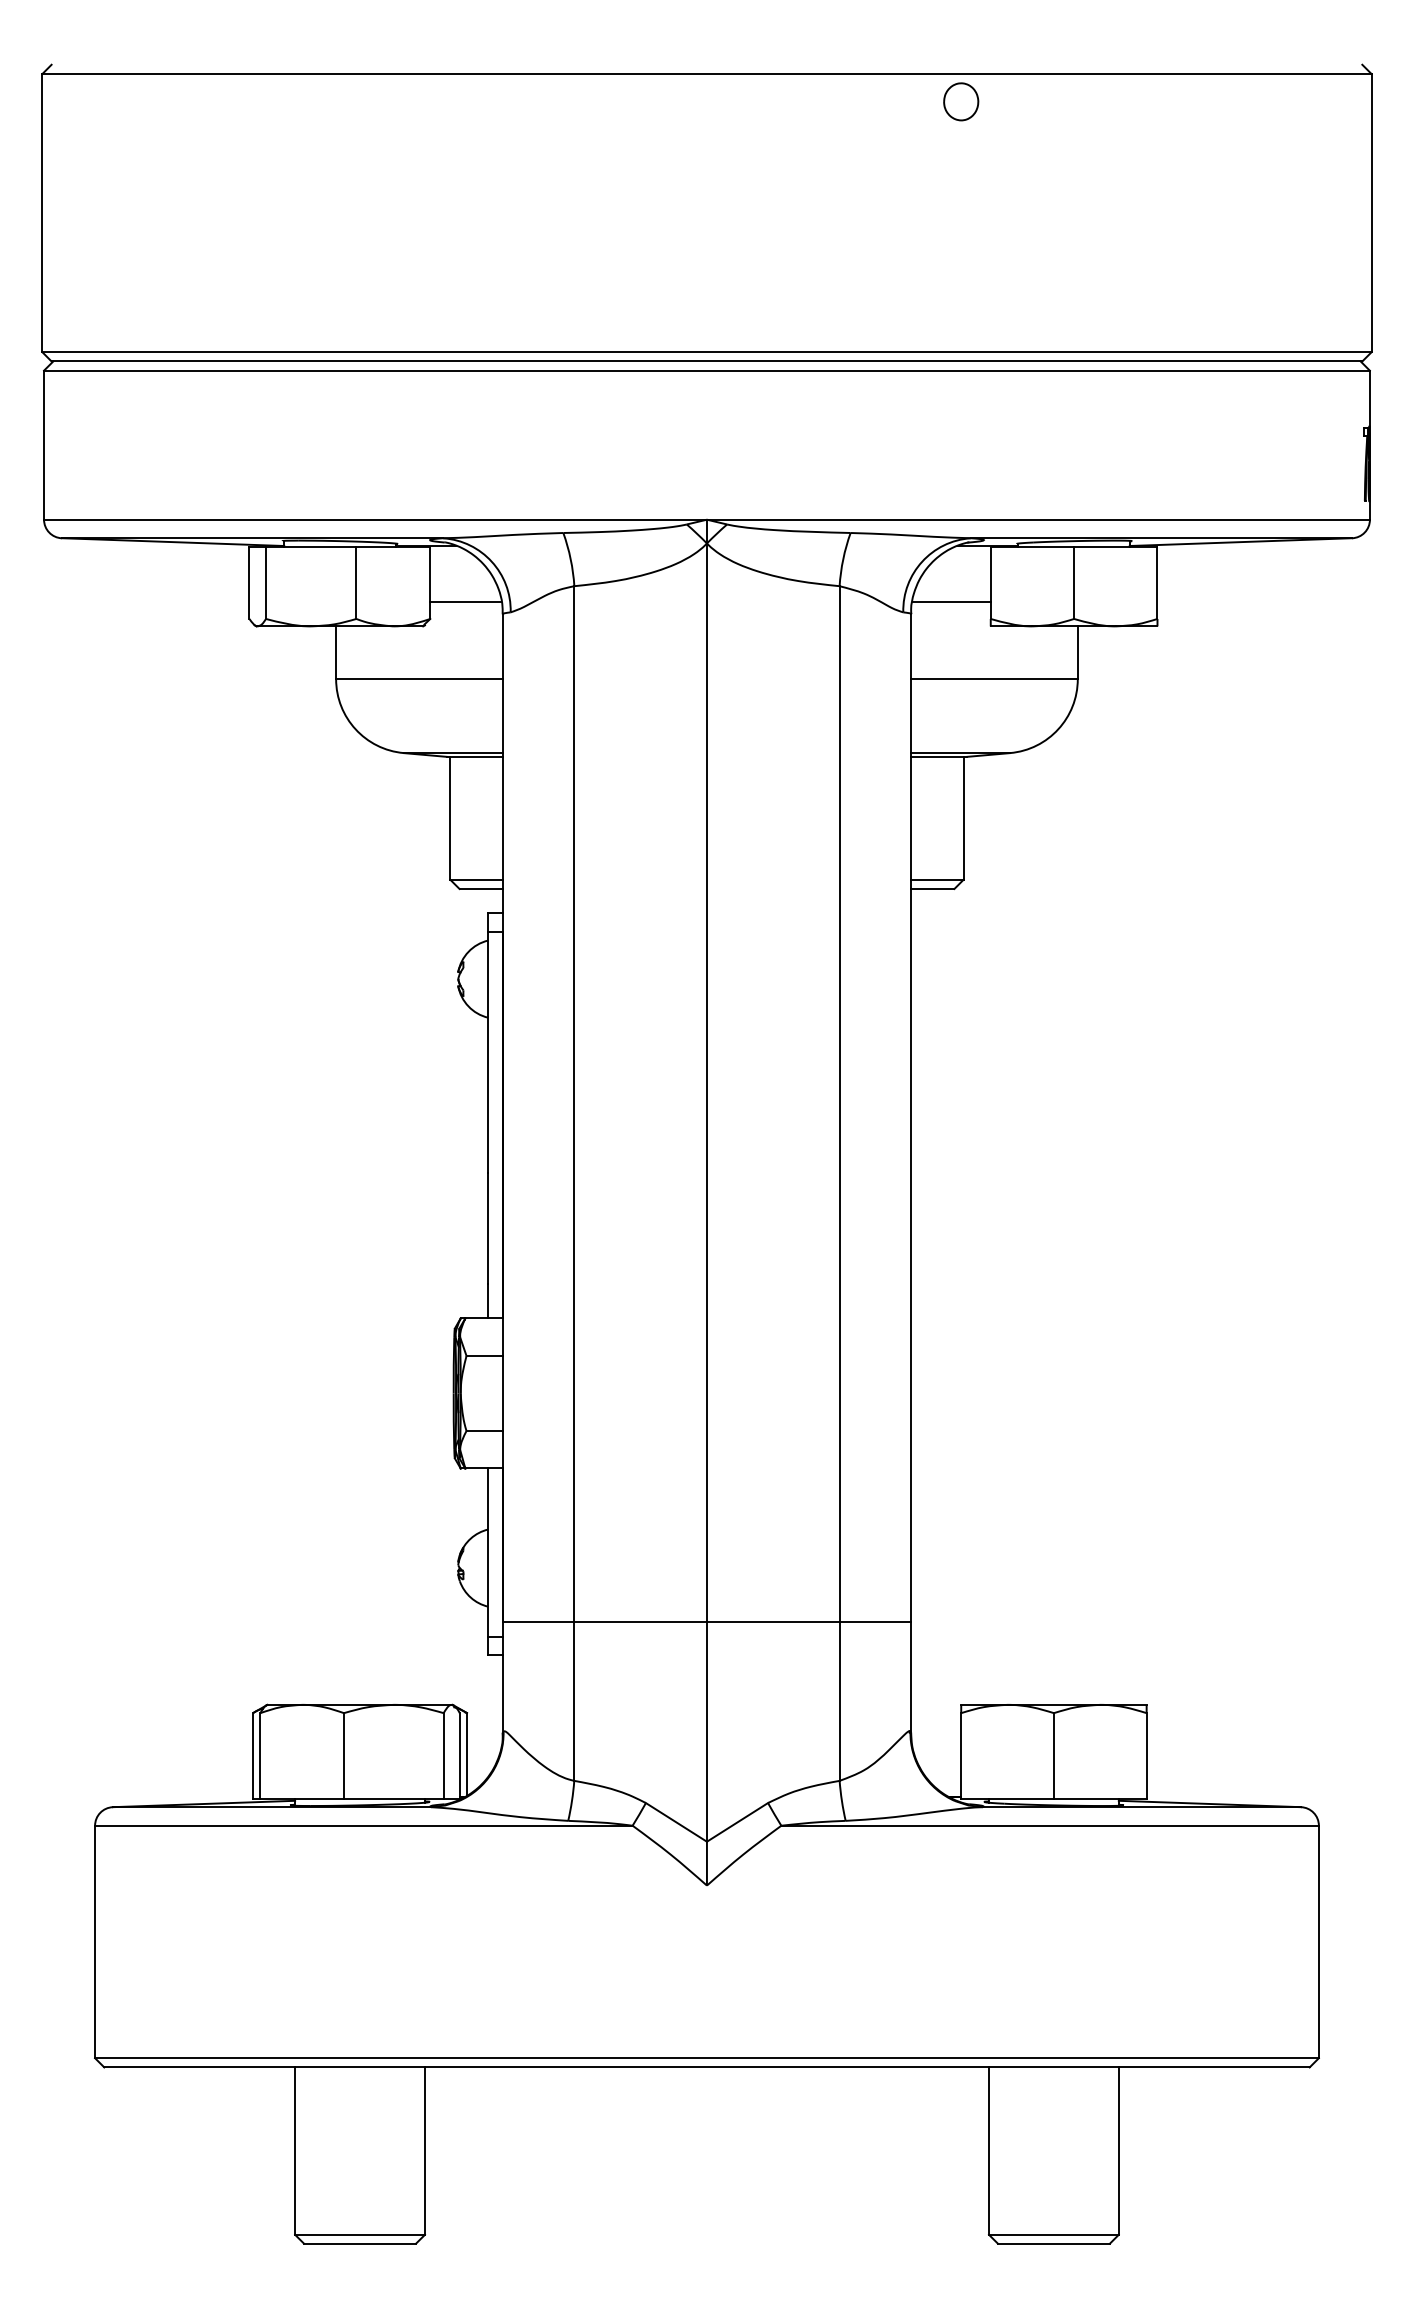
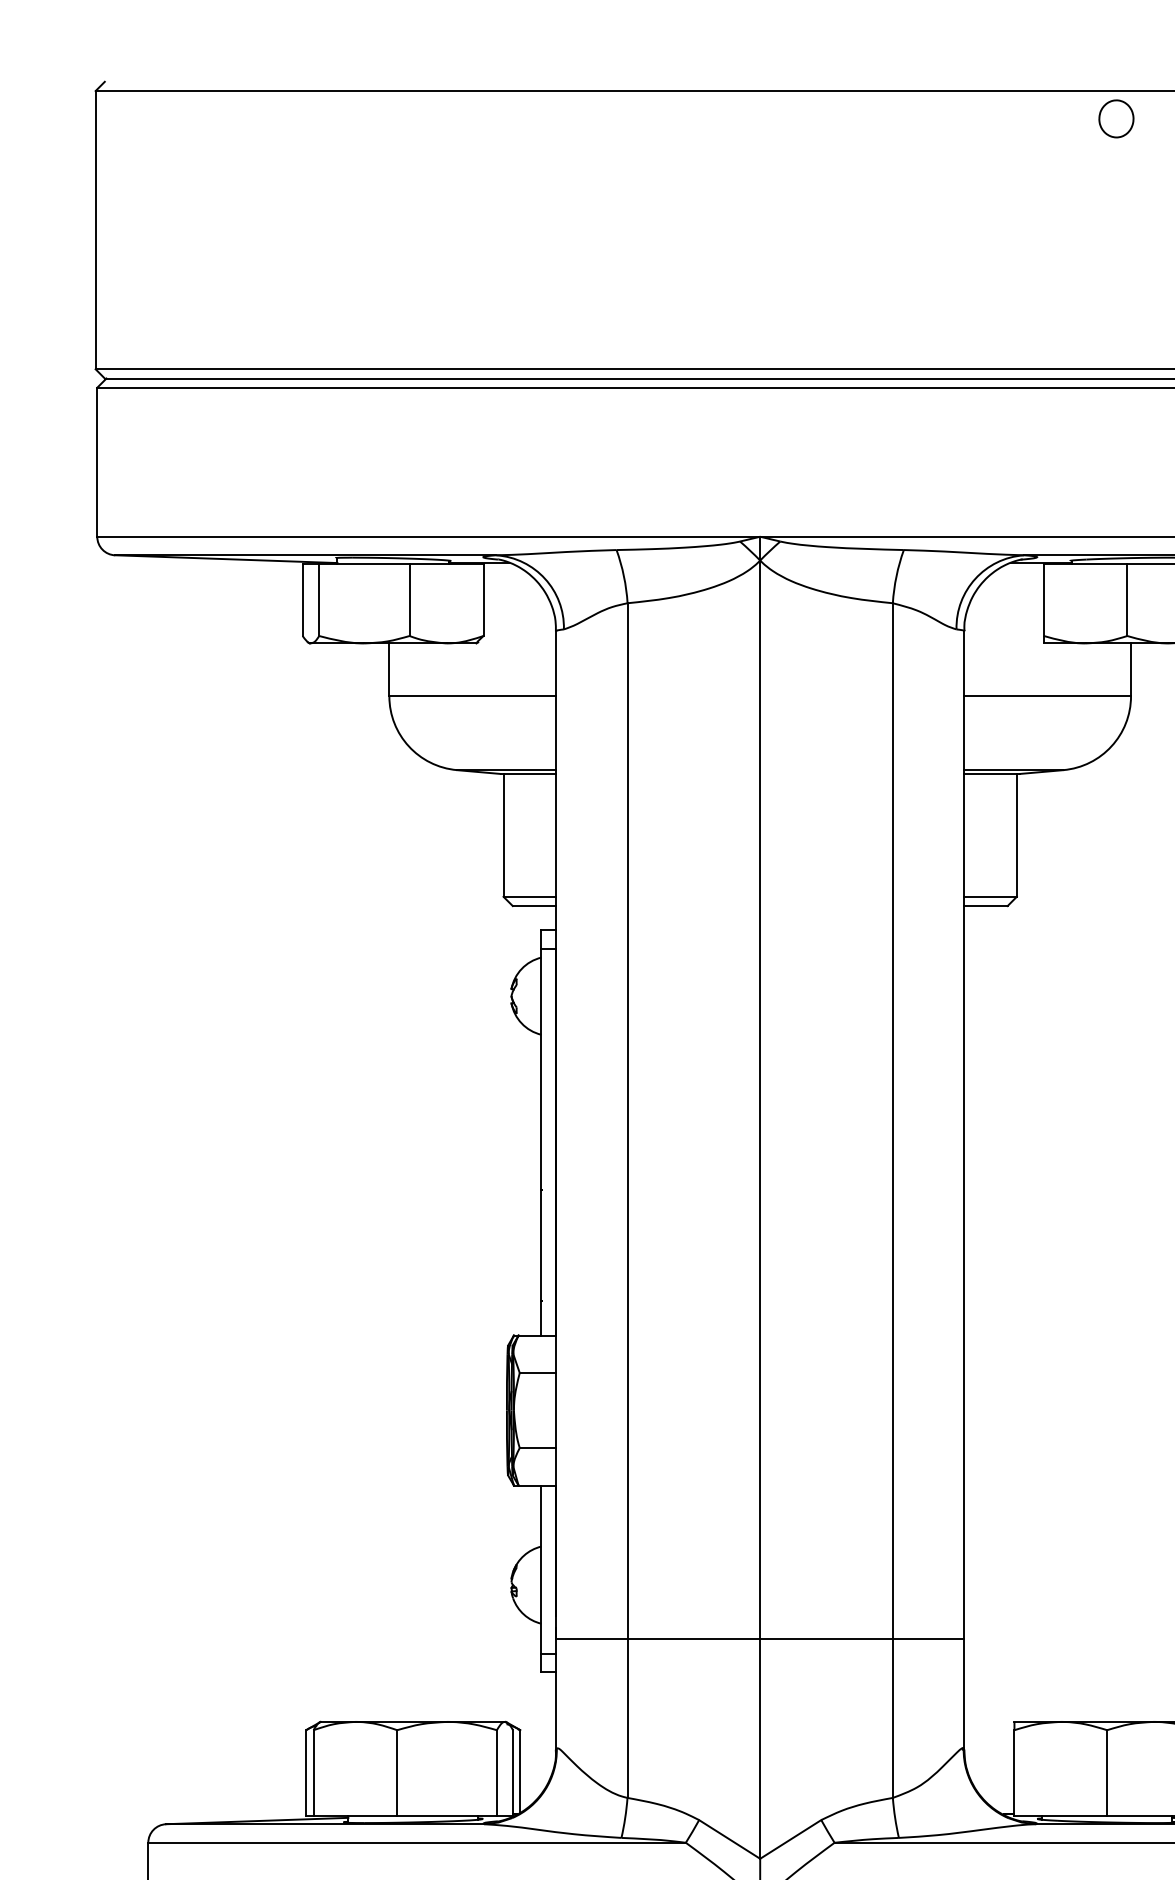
part: (961, 101) -> (1116, 118), moved
line: (465, 601) -> (518, 618), removed
line: (951, 601) -> (1004, 618), removed

